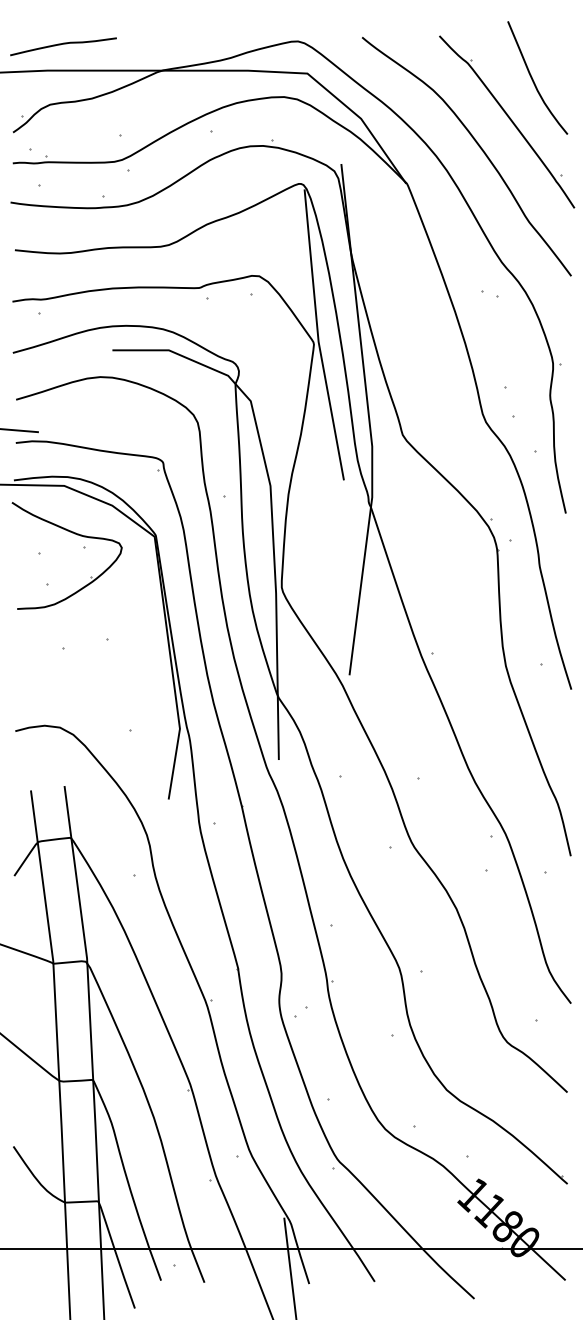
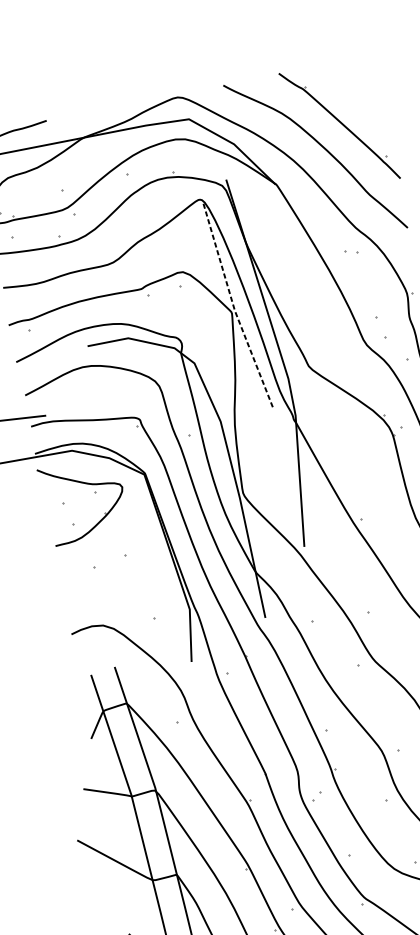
curve: (533, 79) -> (352, 91), removed
line: (318, 336) -> (234, 307), solid -> dashed

